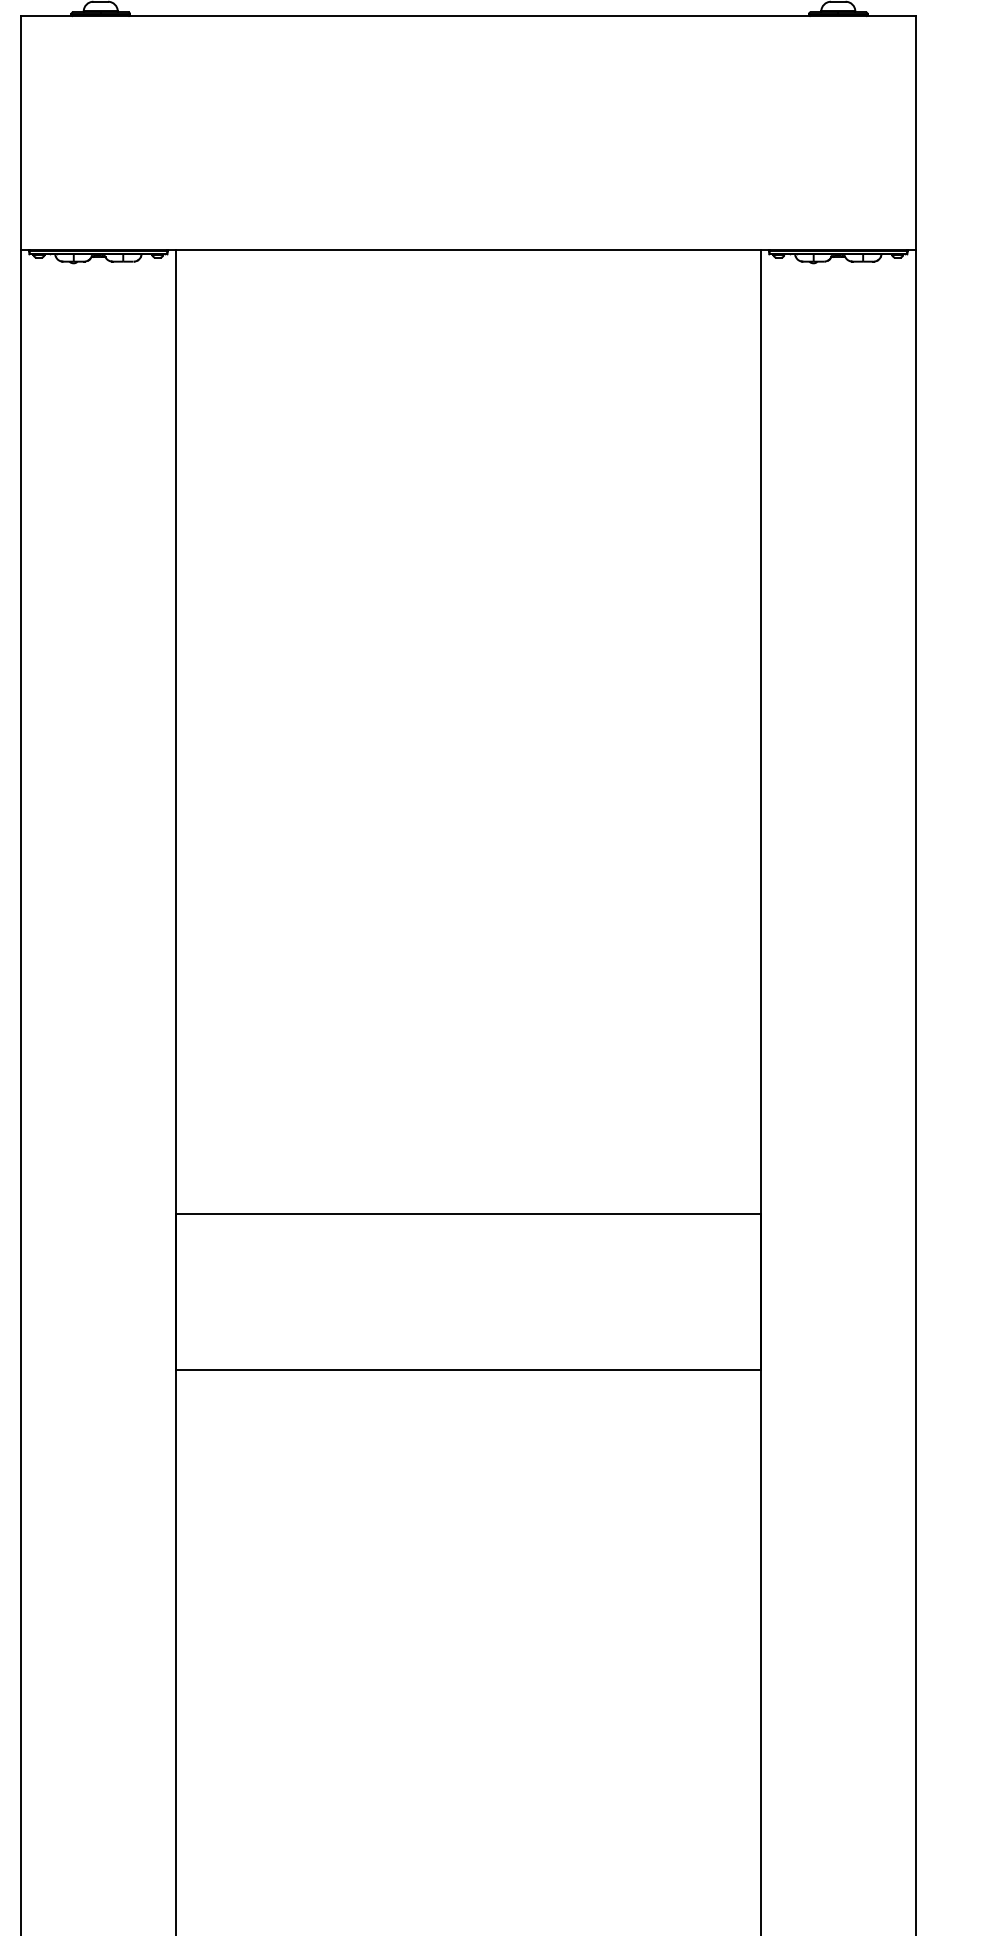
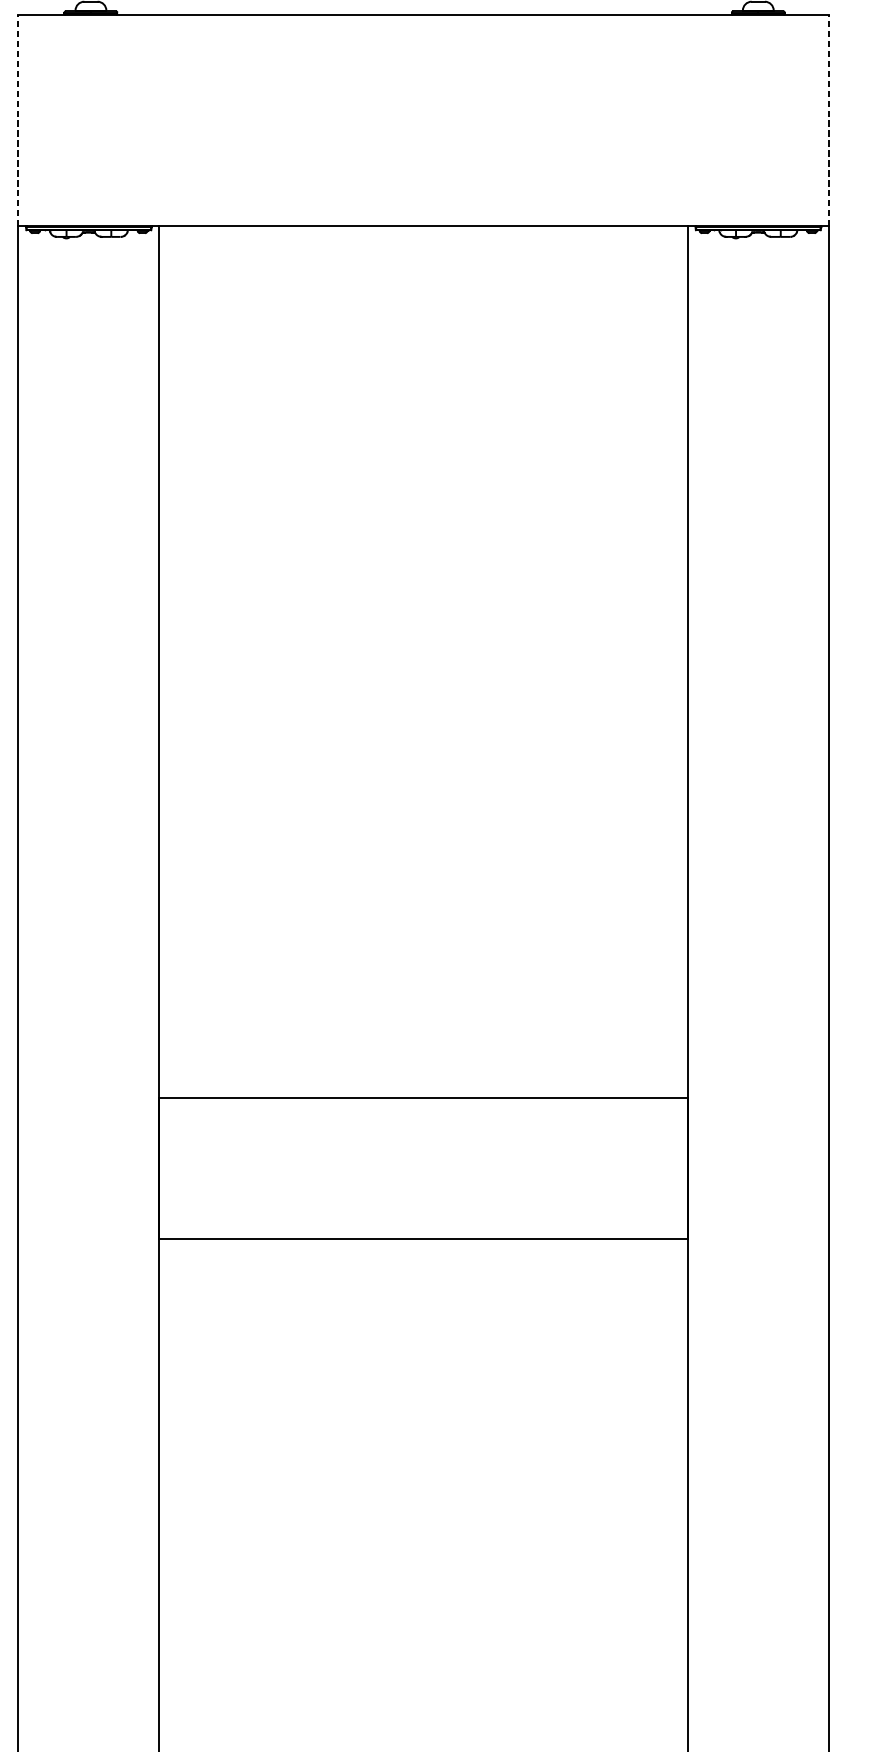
line: (20, 133) -> (18, 120), solid -> dashed
line: (916, 133) -> (829, 120), solid -> dashed

